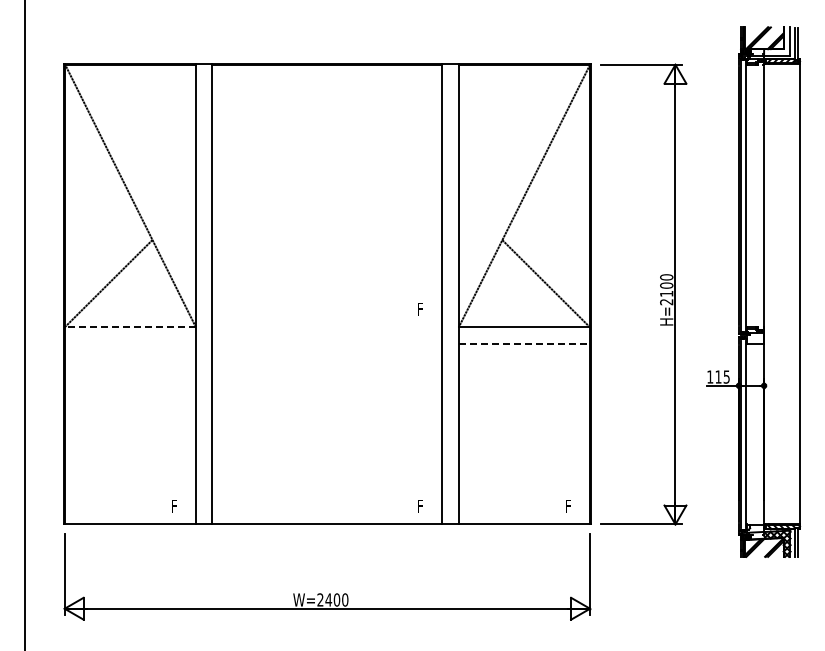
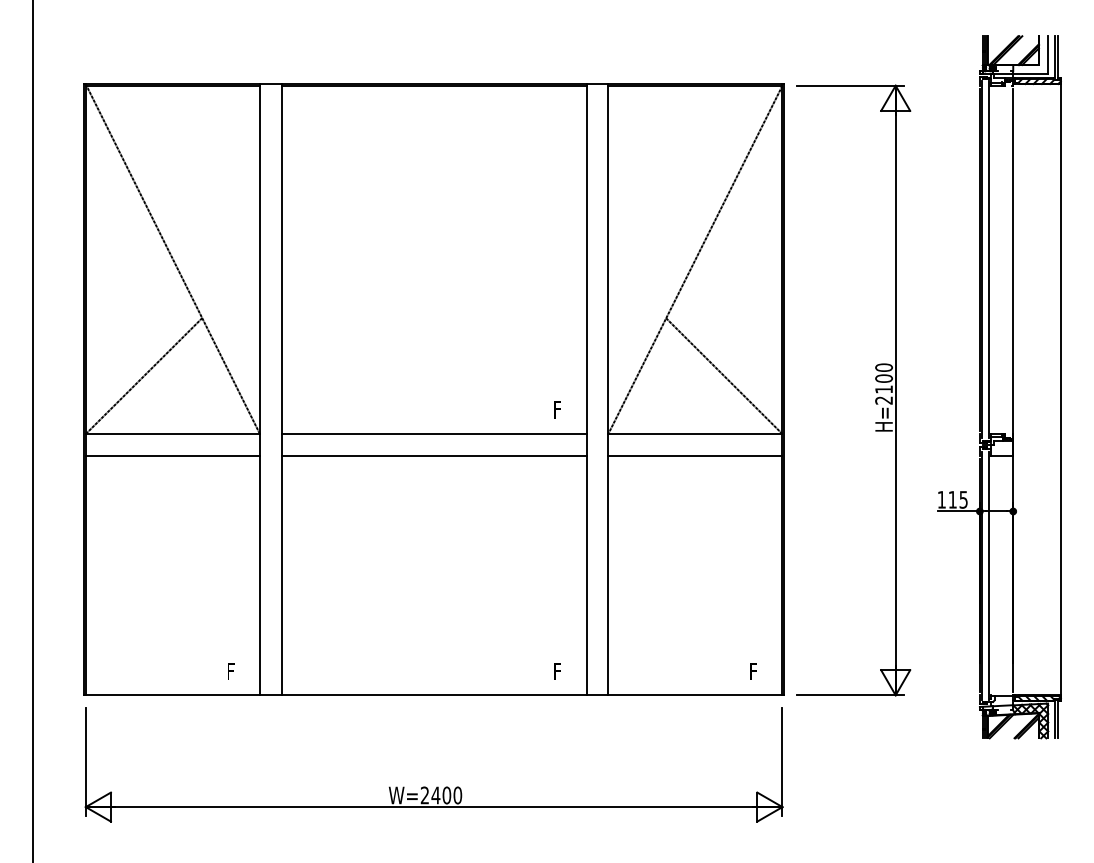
line: (130, 327) -> (173, 434), dashed -> solid
line: (327, 327) -> (434, 434), added
line: (130, 343) -> (173, 455), added
line: (327, 343) -> (434, 455), added
line: (524, 343) -> (695, 455), dashed -> solid

